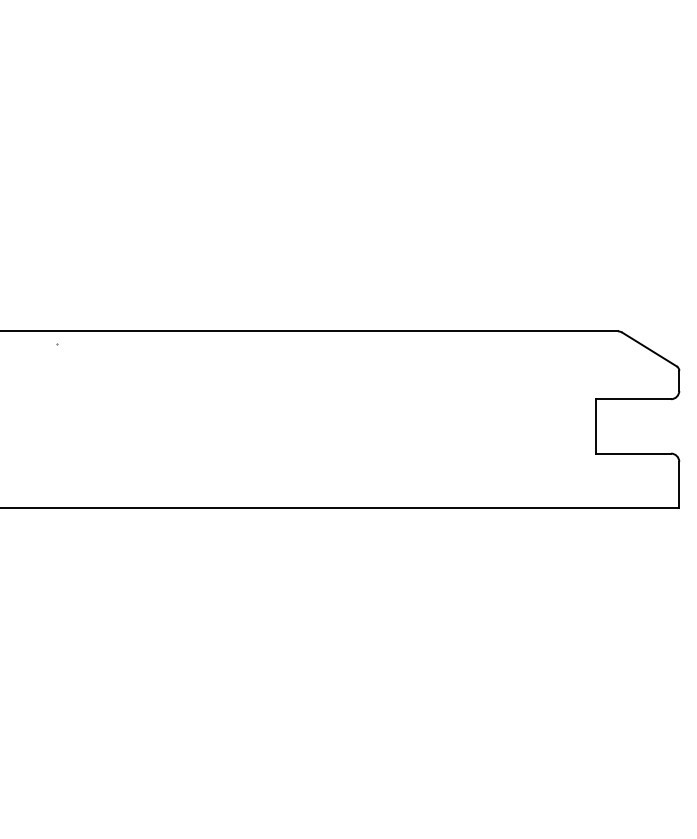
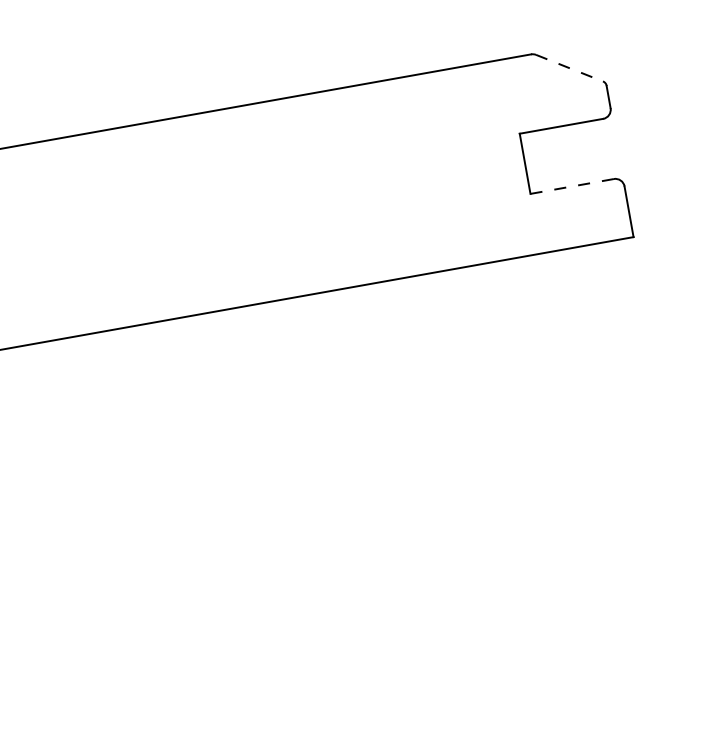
line: (649, 349) -> (569, 68), solid -> dashed
line: (633, 453) -> (572, 186), solid -> dashed

